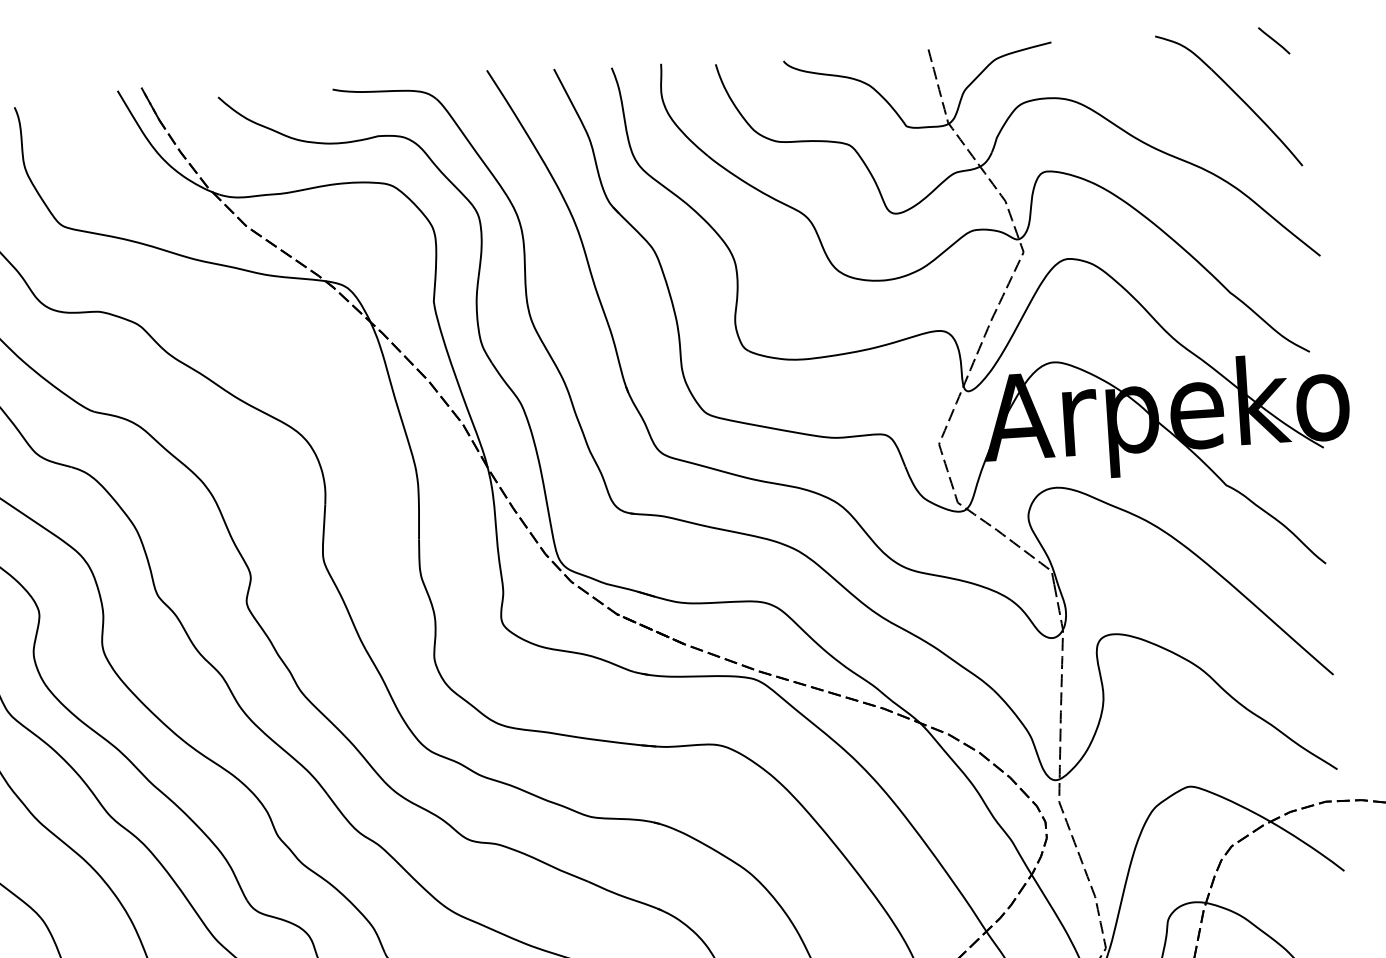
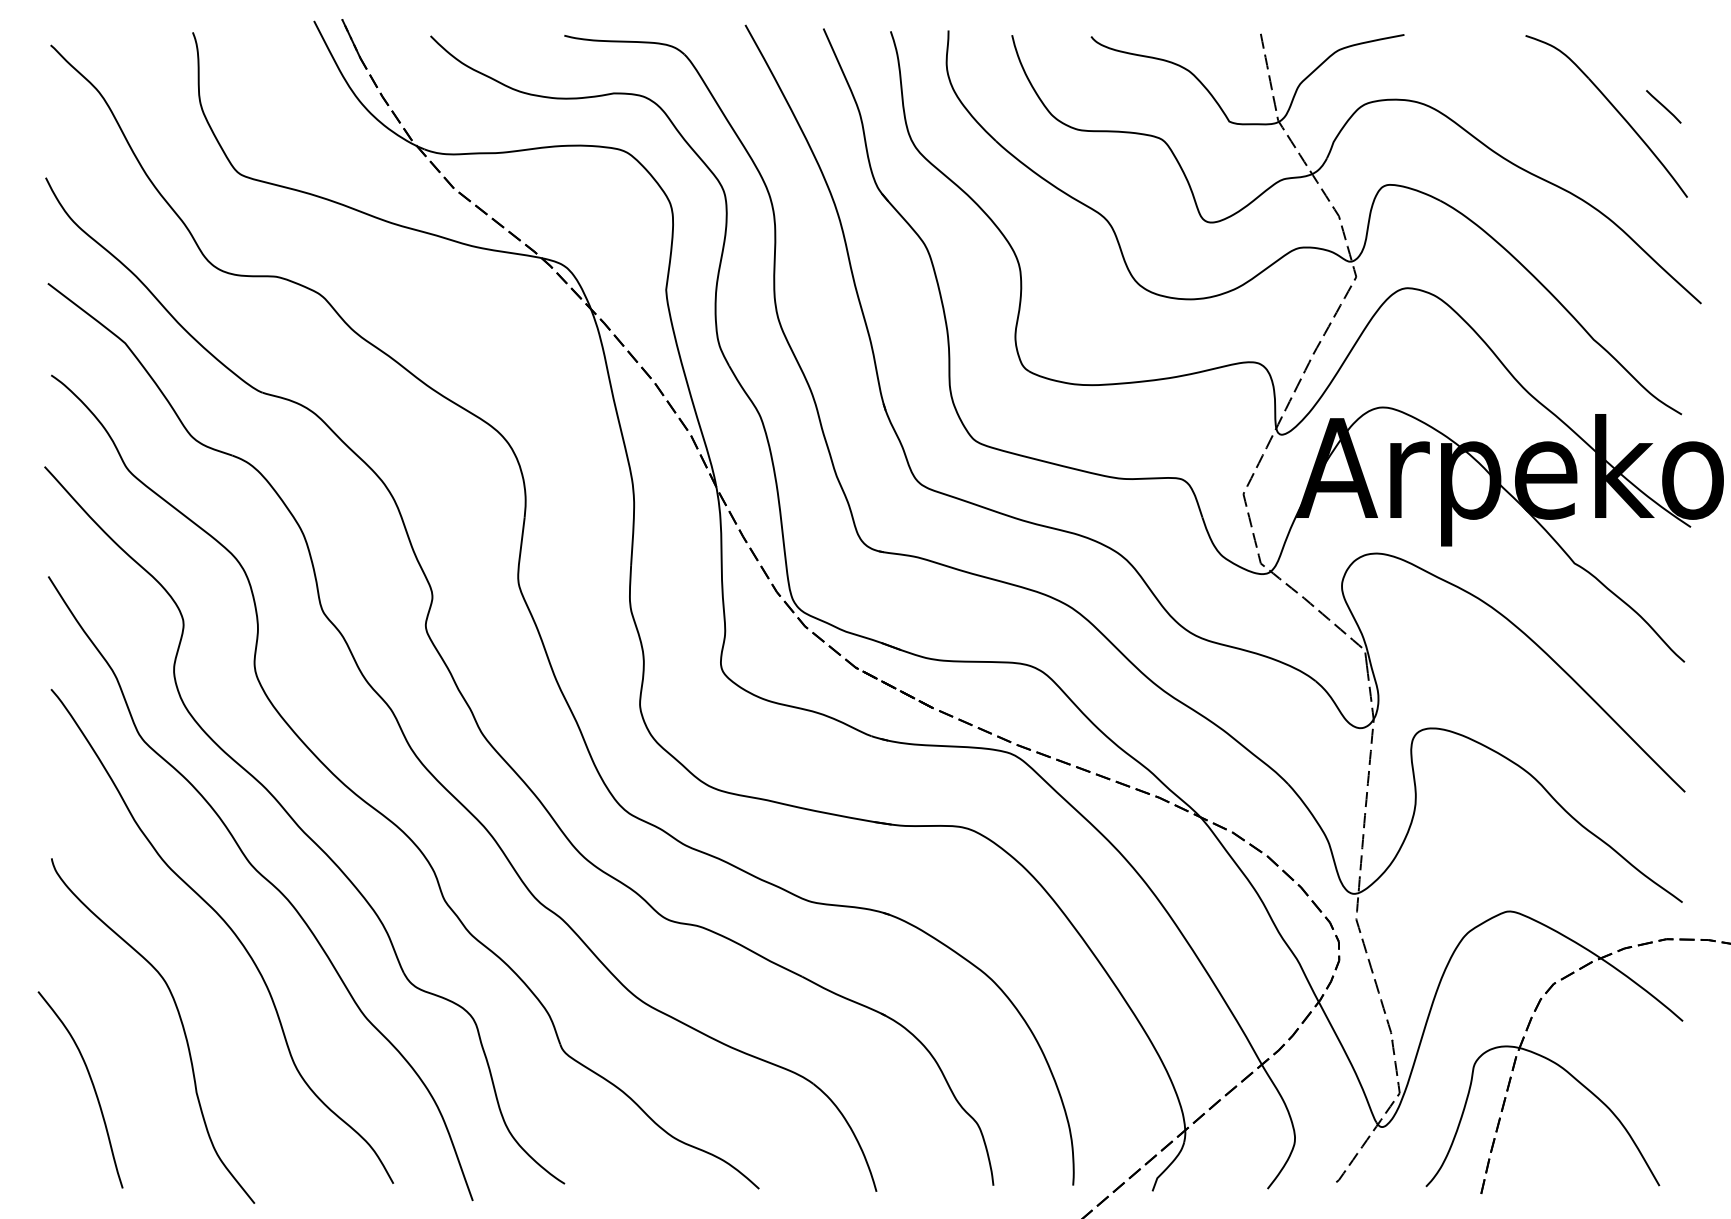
line: (1273, 40) -> (1663, 106), moved

